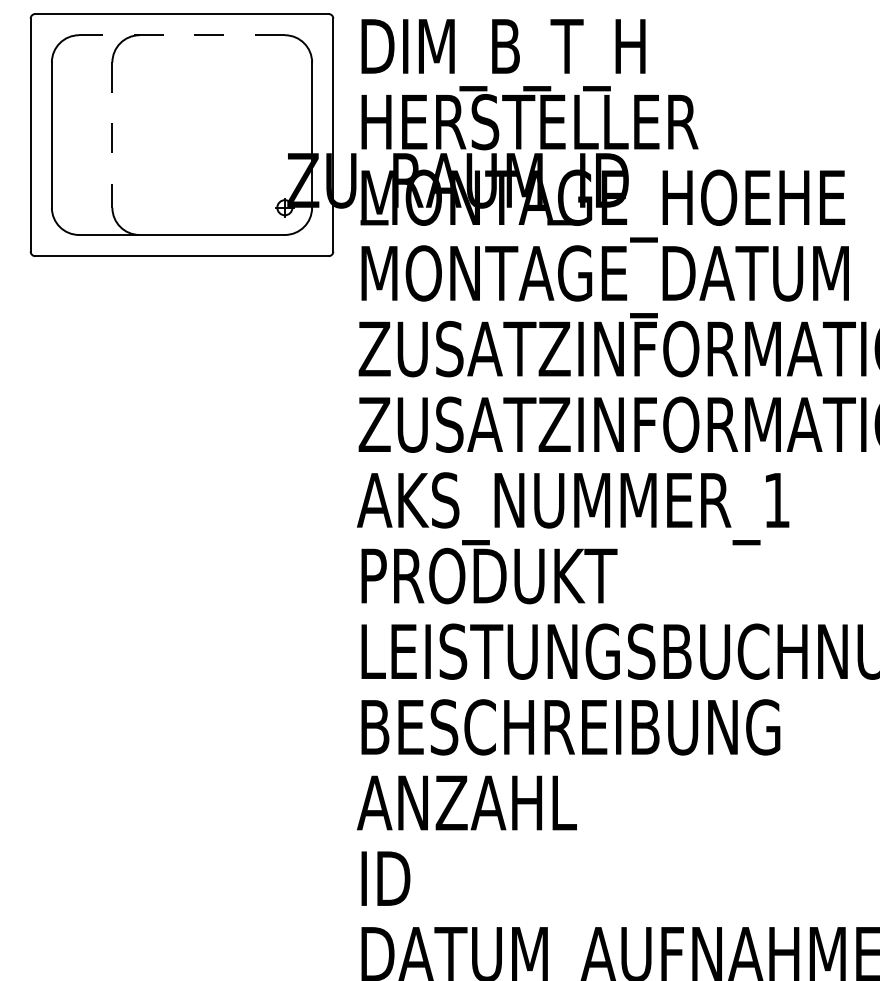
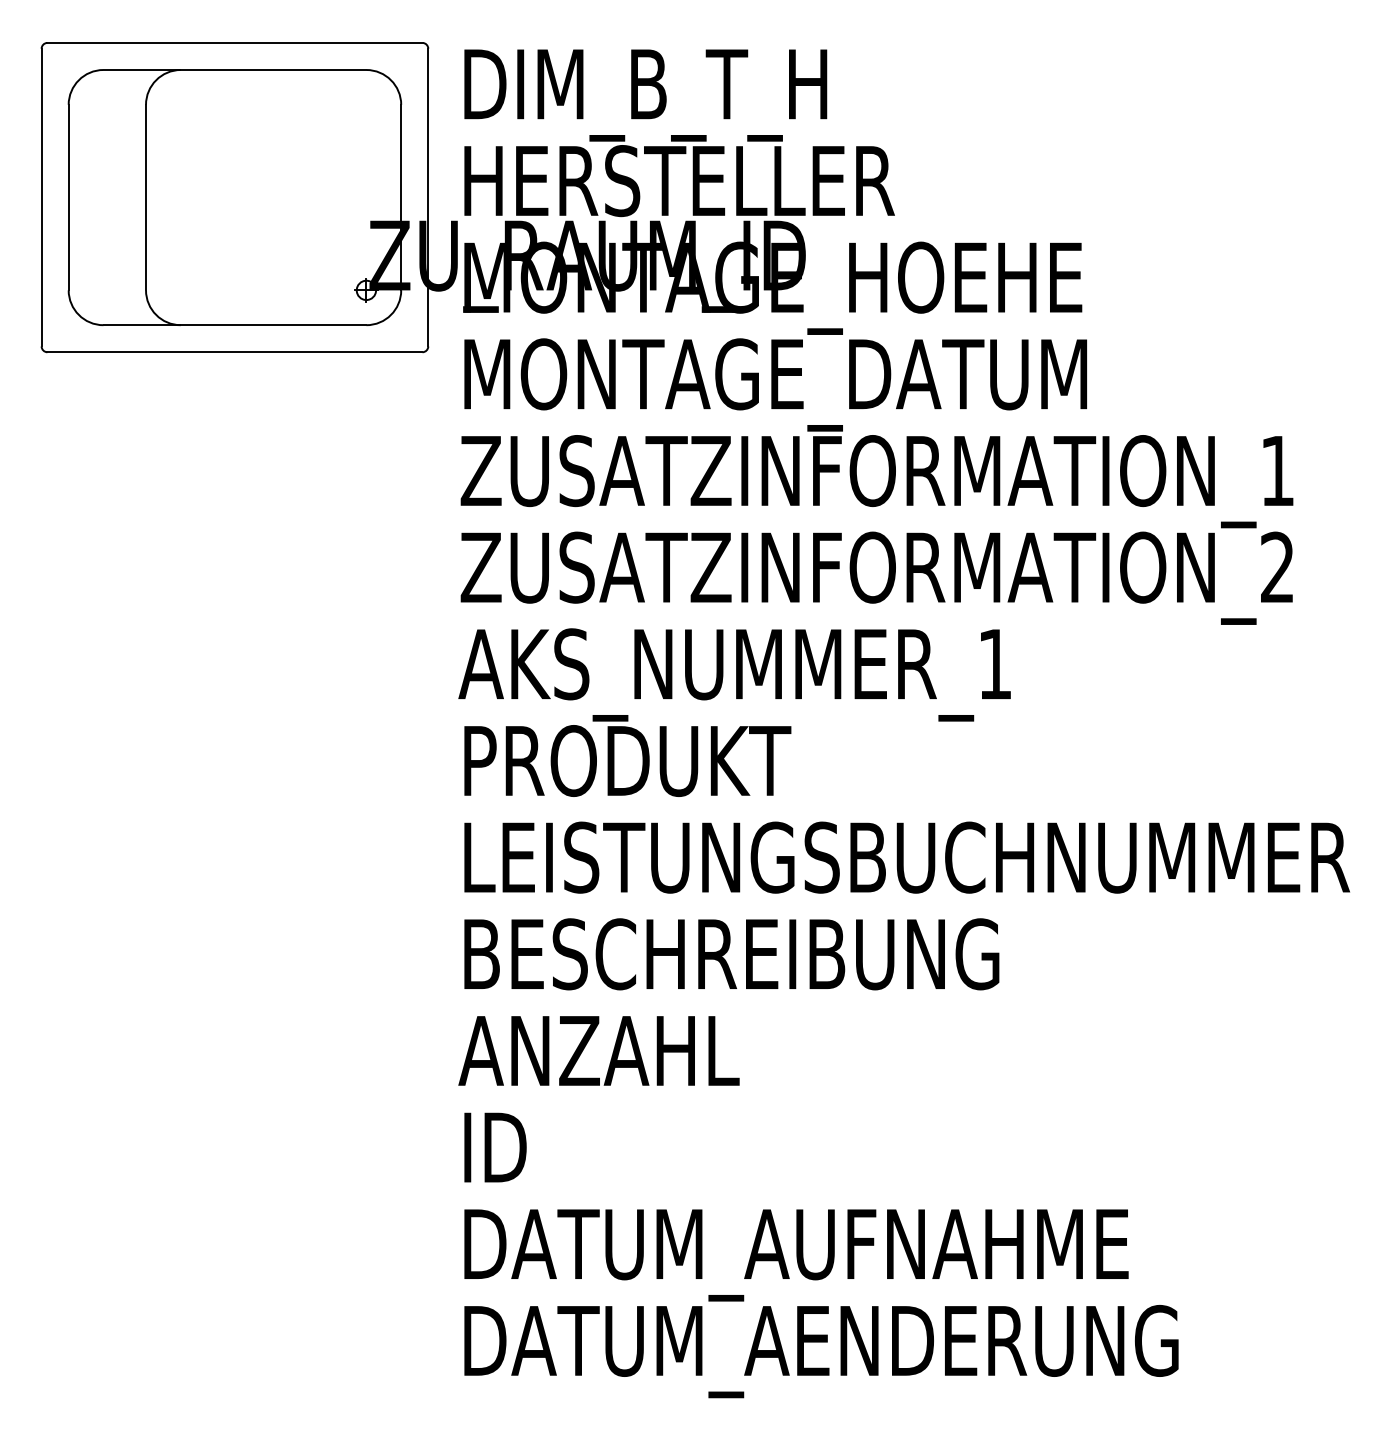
line: (181, 35) -> (234, 70), dashed -> solid
line: (112, 135) -> (146, 197), dashed -> solid

